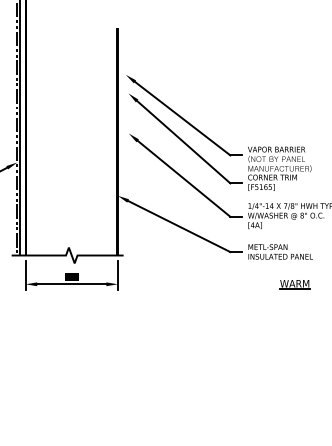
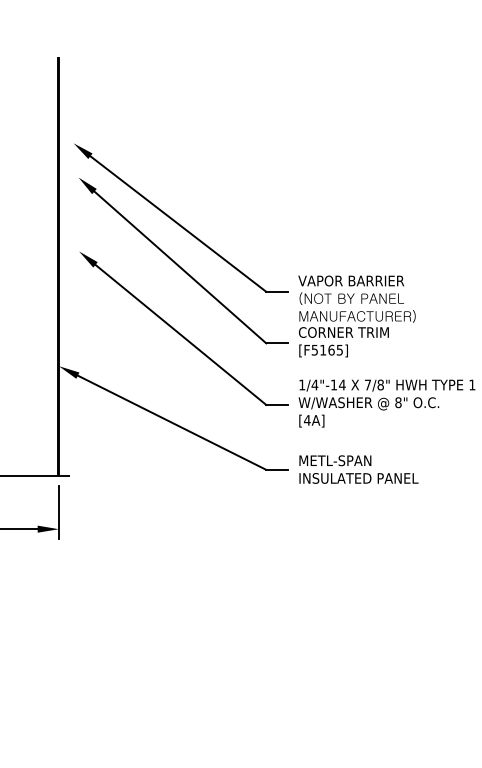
part: (294, 284) -> (384, 529), removed

